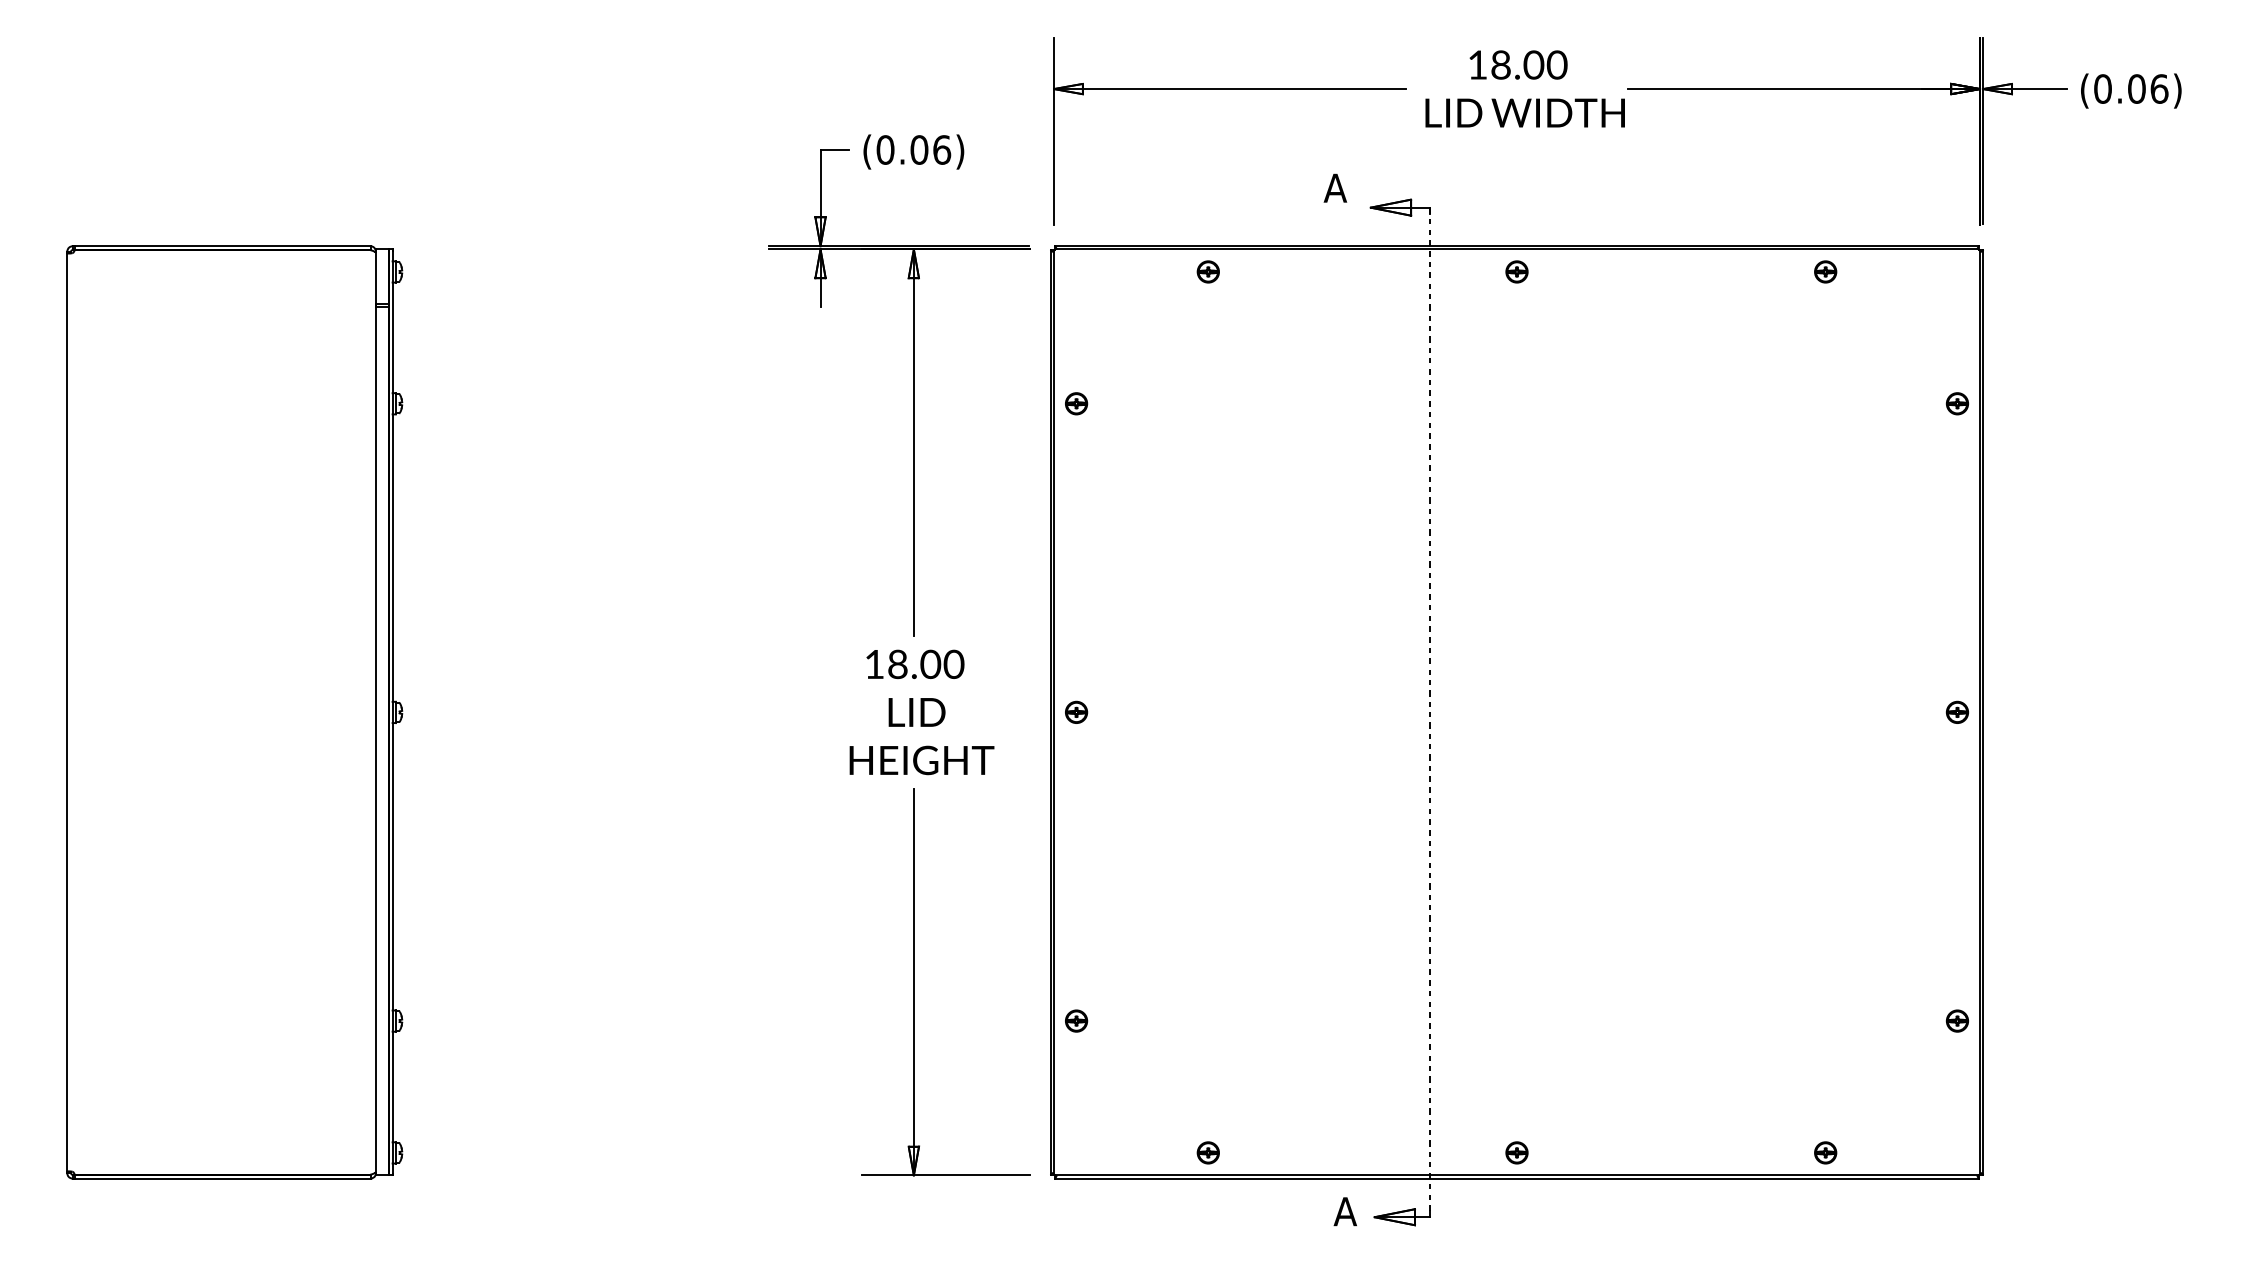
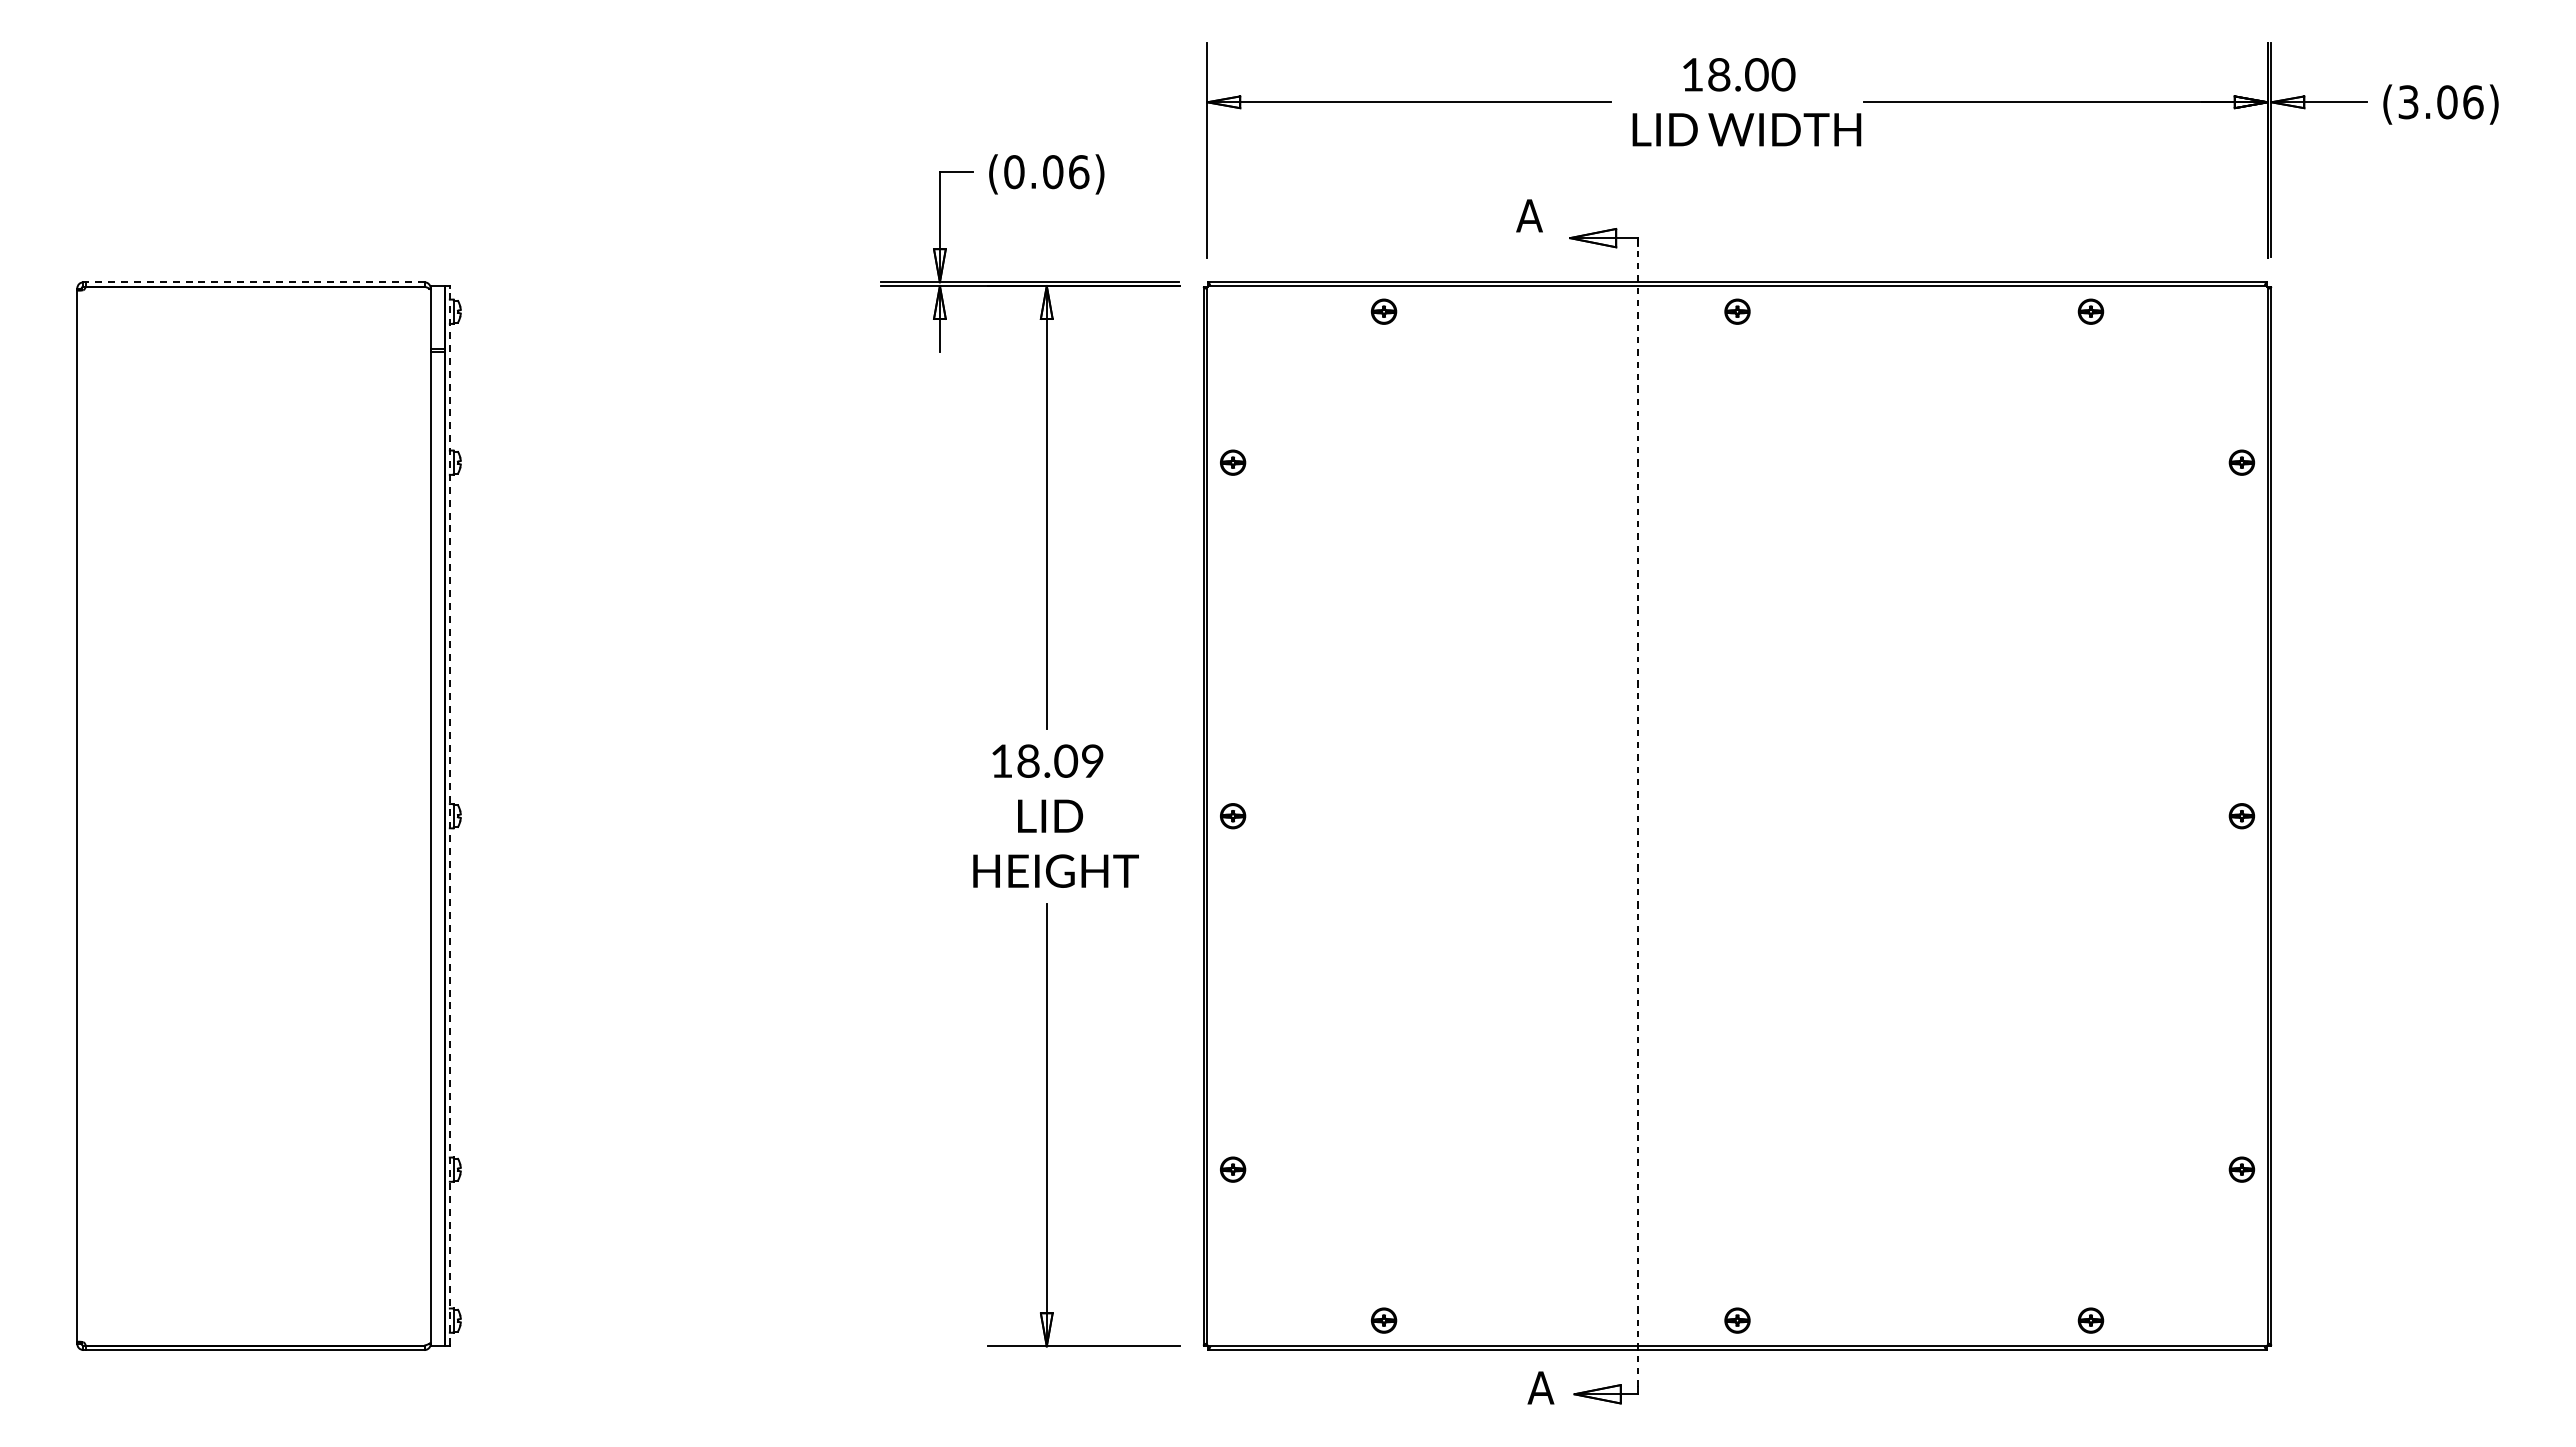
text: (2102, 89) -> (2408, 102), (0.06) -> (3.06)
line: (222, 246) -> (254, 282), solid -> dashed
text: (953, 664) -> (1092, 761), 18.00 -> 18.09
line: (392, 711) -> (449, 815), solid -> dashed

